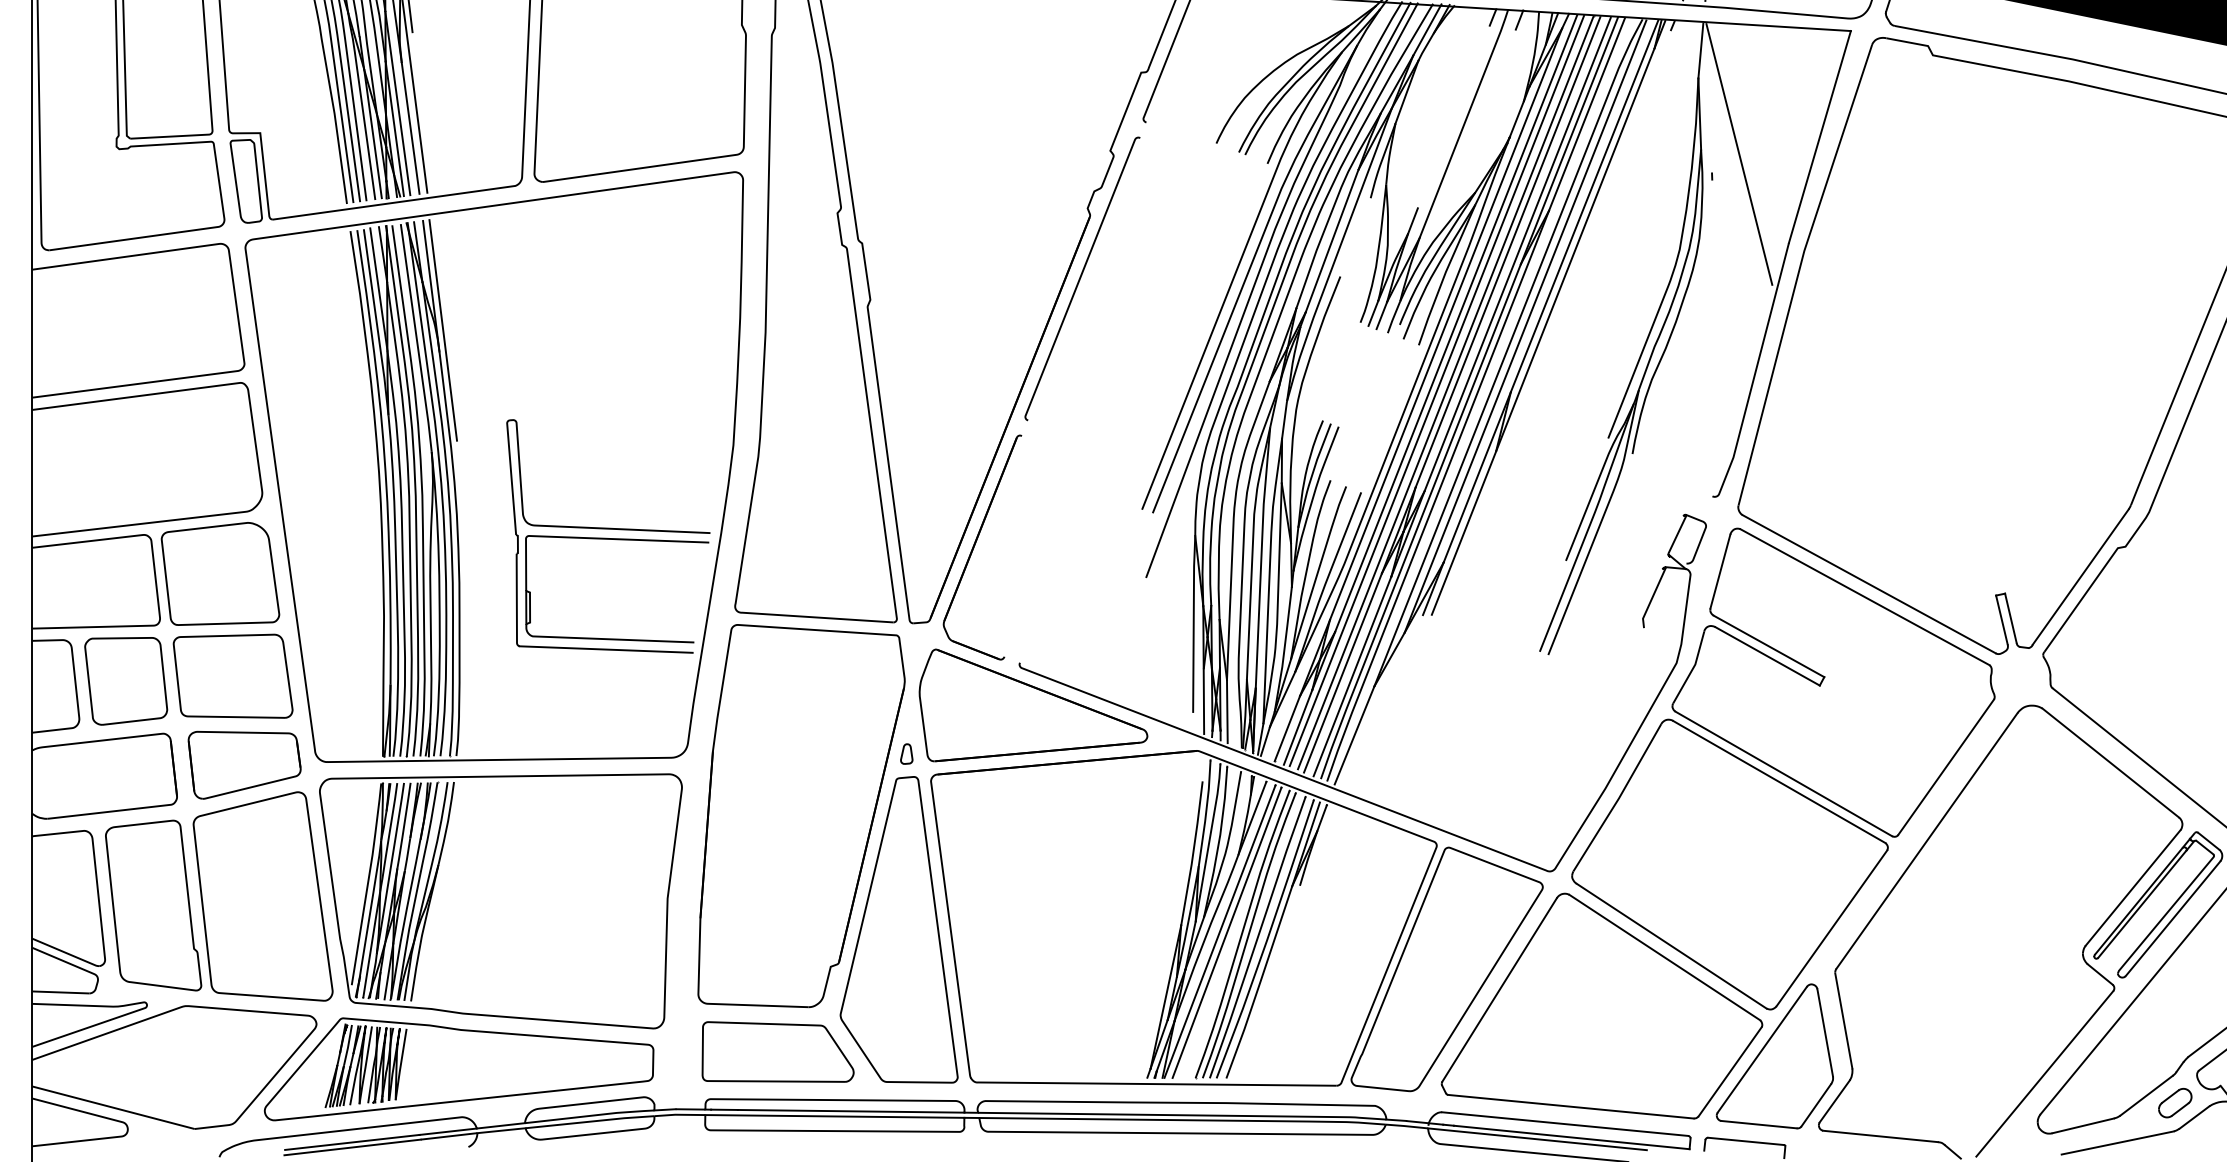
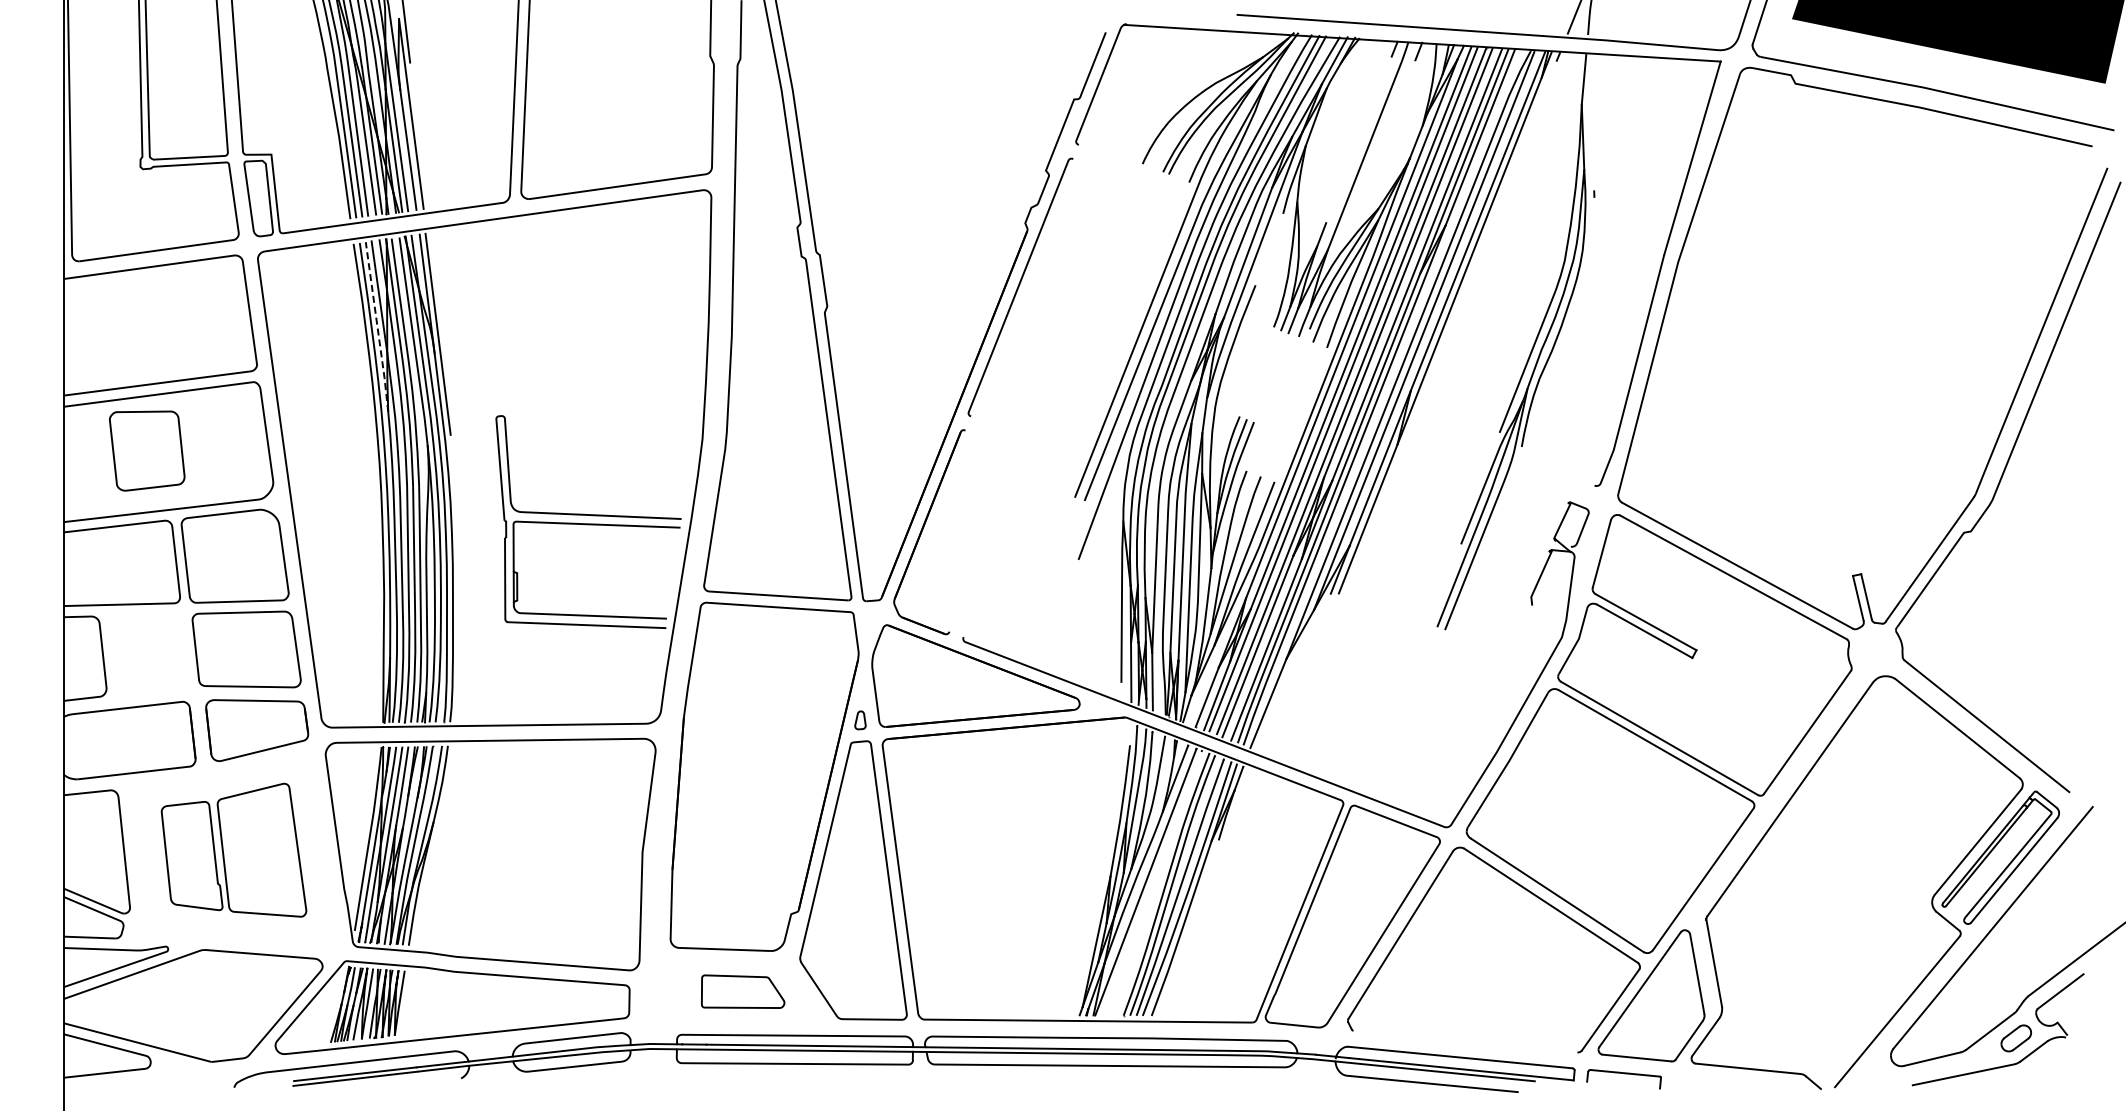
line: (1739, 153) -> (1619, 173), removed
line: (376, 322) -> (377, 327), solid -> dashed
part: (126, 680) -> (147, 450), moved
part: (218, 896) -> (233, 850), size x0.7
line: (1226, 933) -> (1151, 883), removed
part: (777, 1051) -> (742, 991), size x0.6
line: (1570, 1106) -> (1465, 1041), removed

